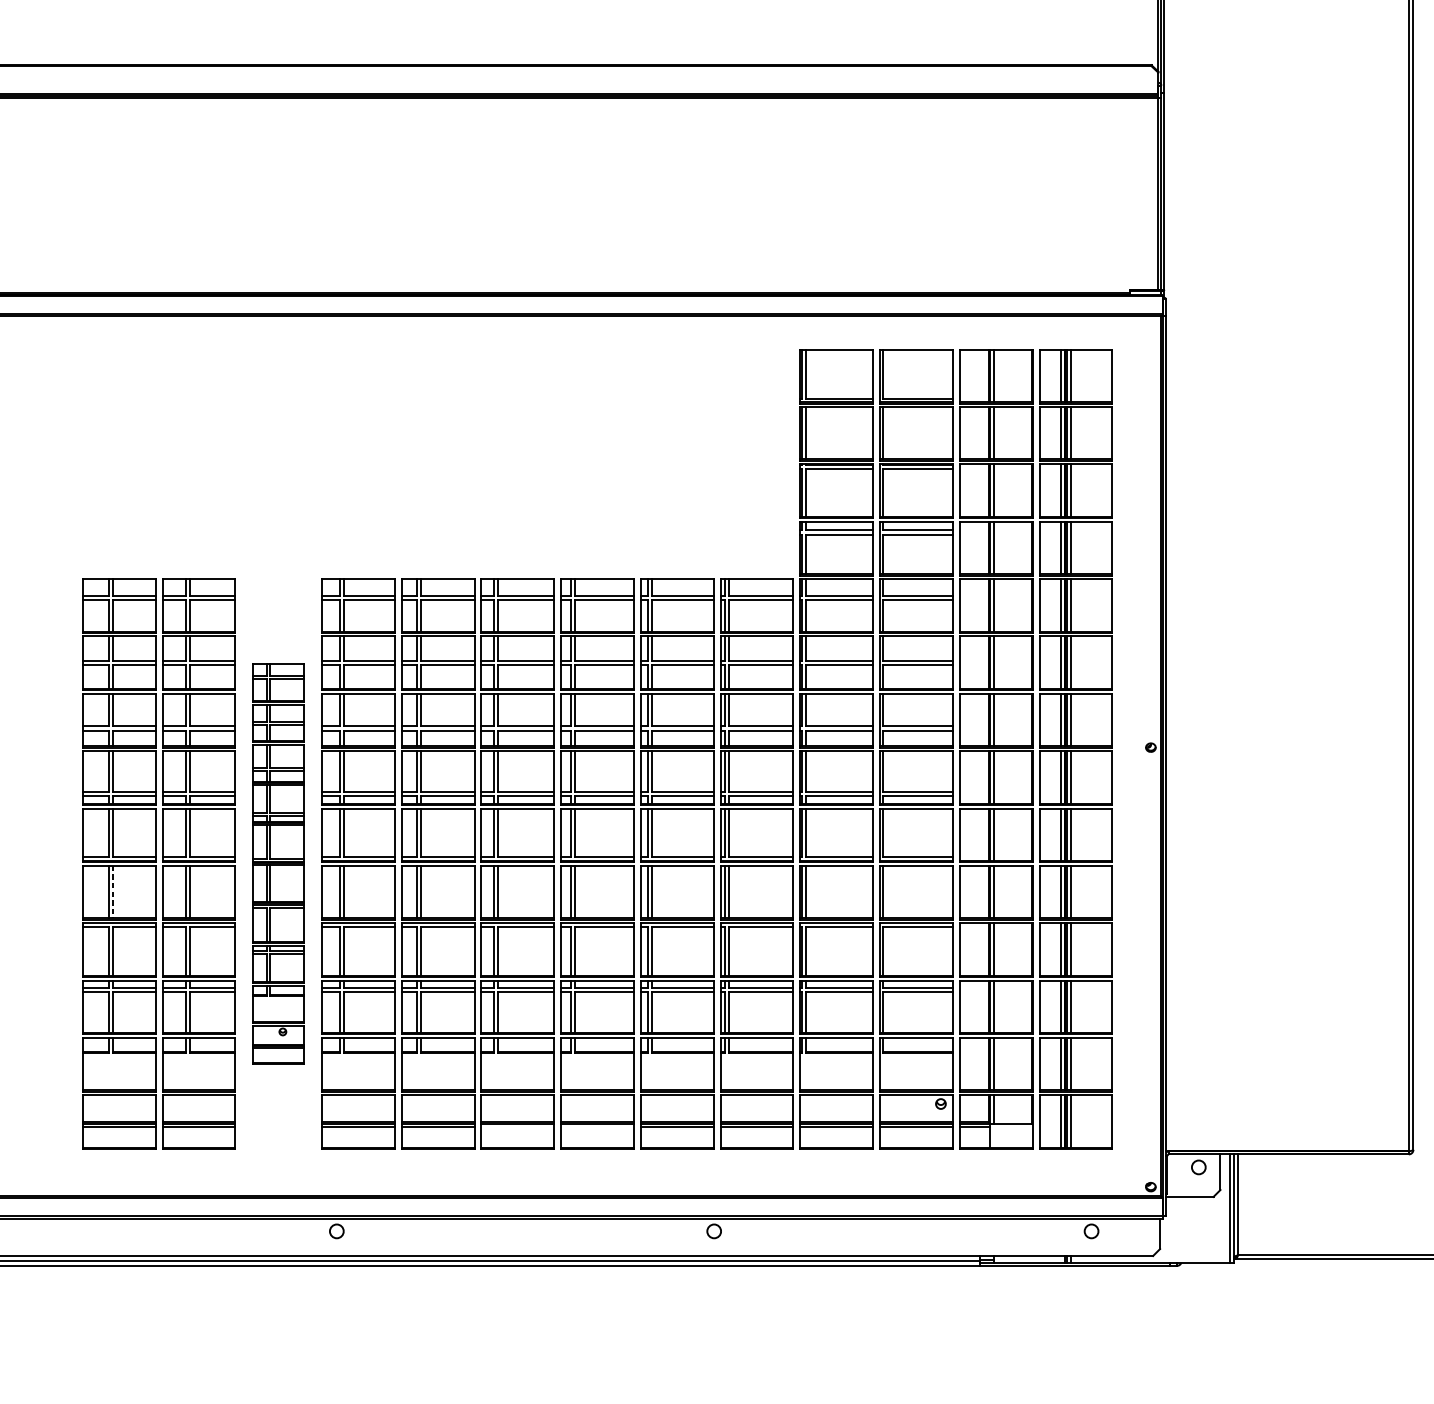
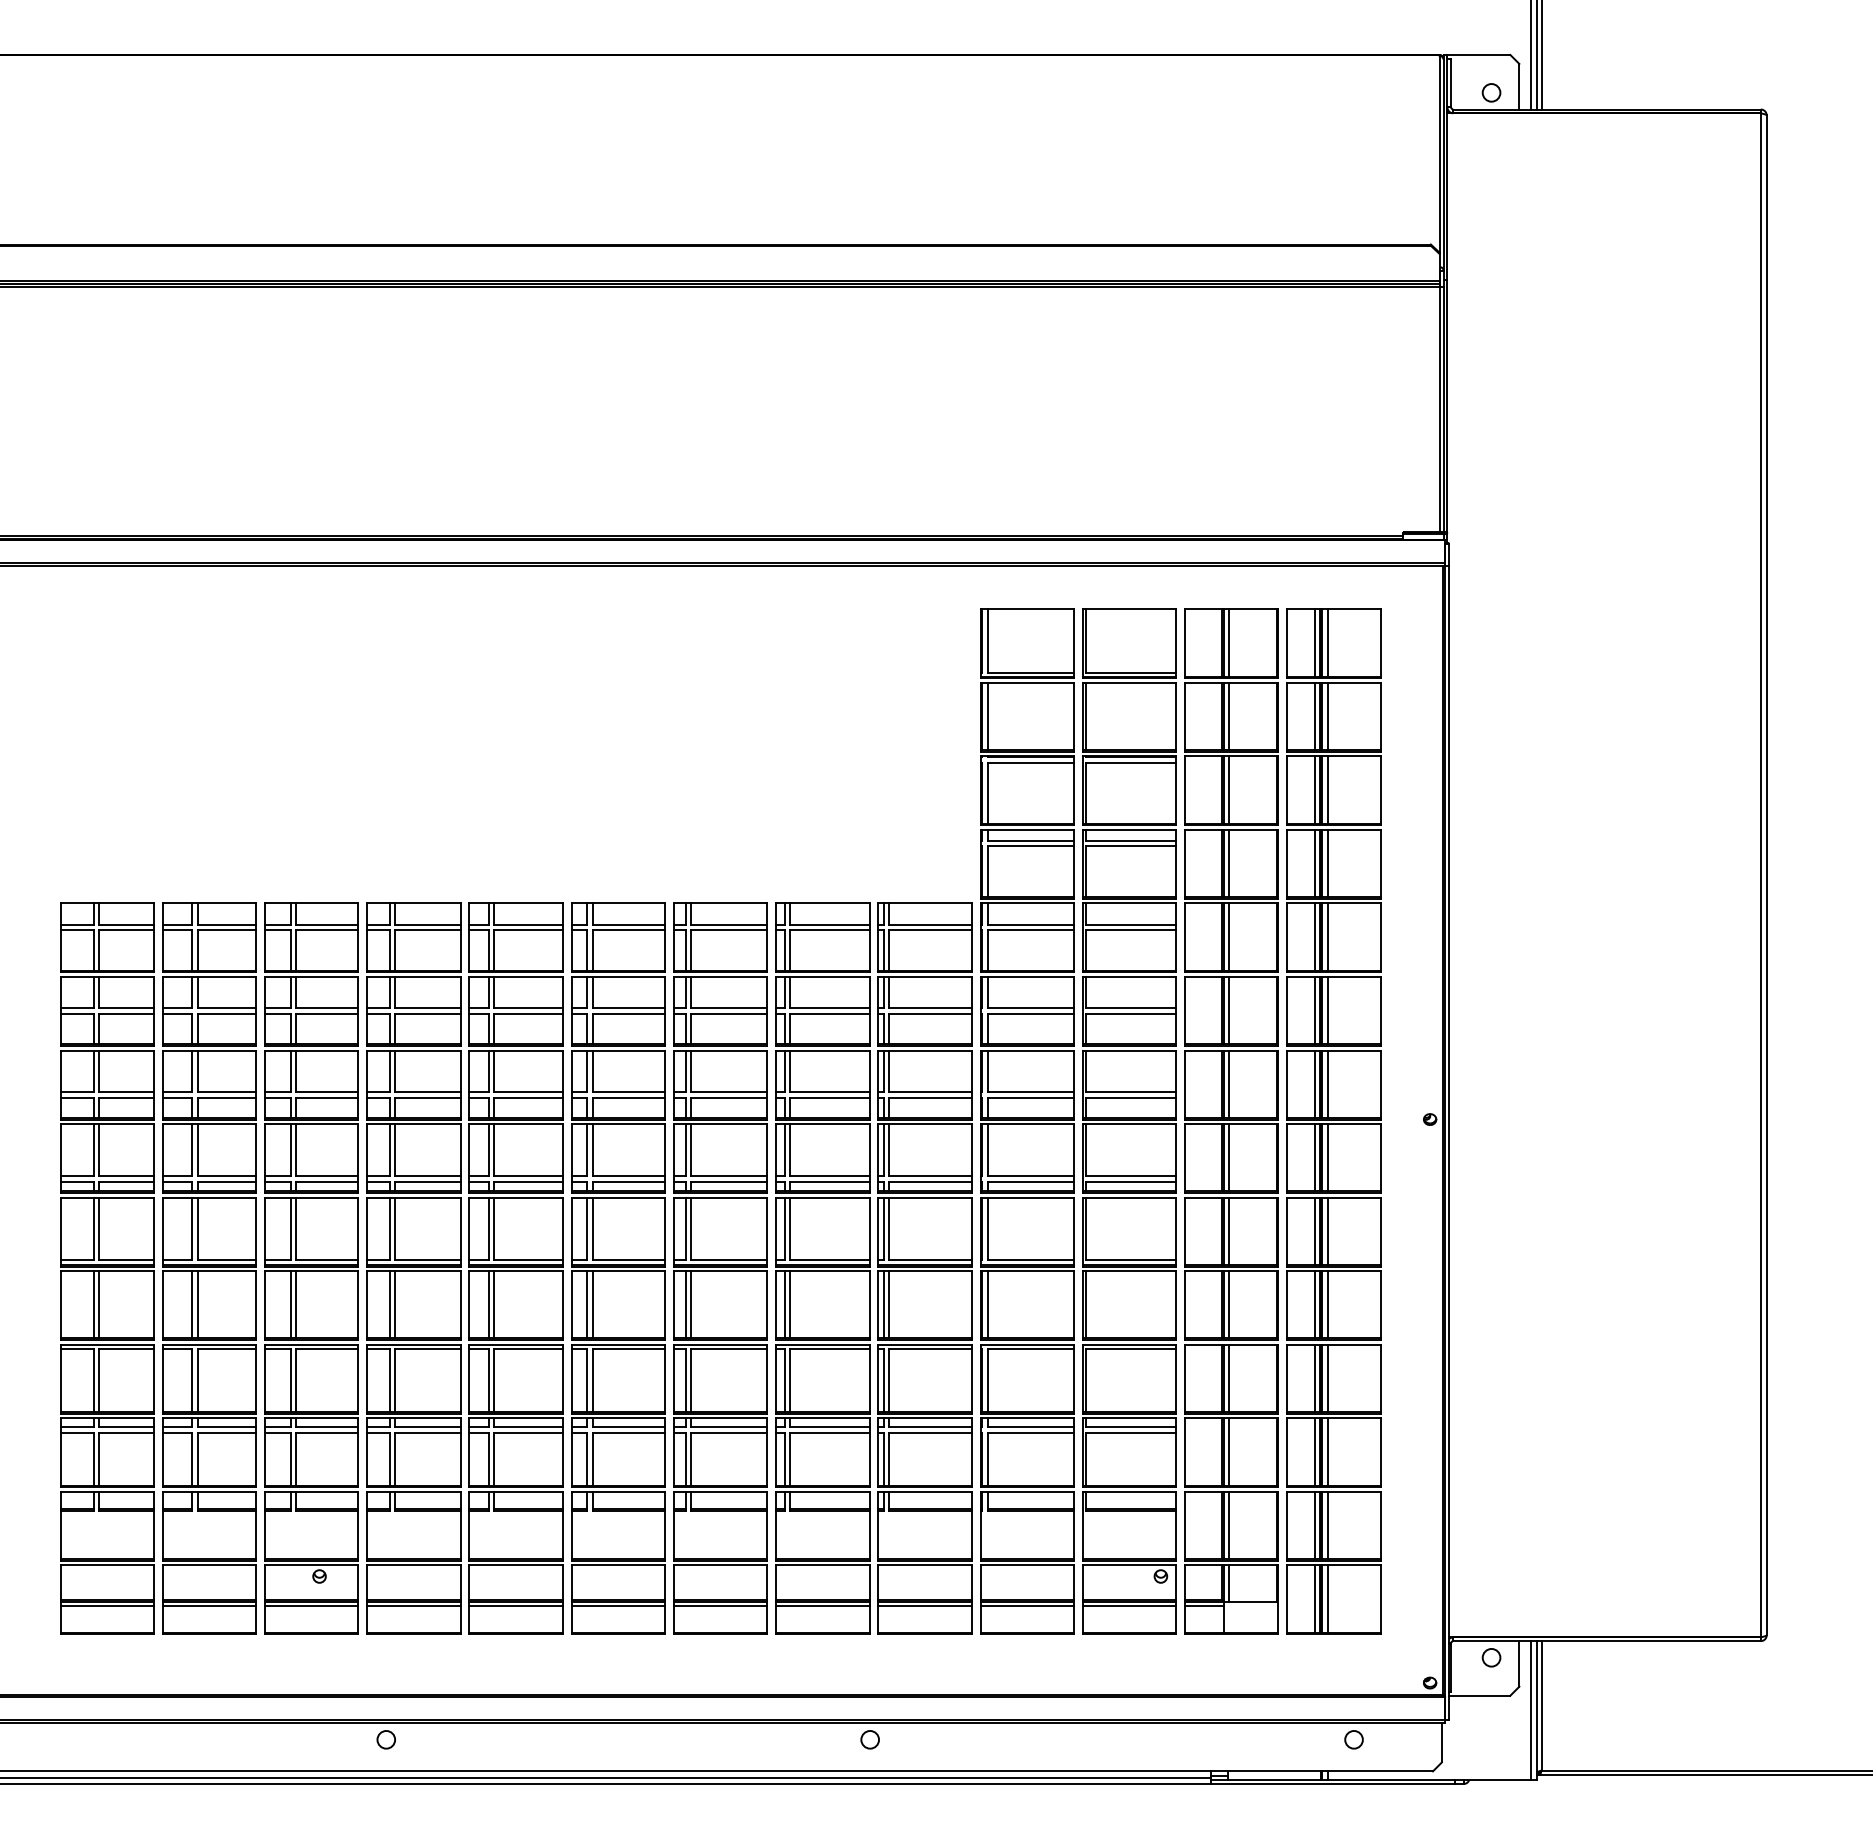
part: (278, 863) -> (311, 1268), size x1.43
line: (112, 891) -> (98, 1304), dashed -> solid
line: (517, 1127) -> (618, 1606), added
line: (597, 1127) -> (720, 1606), added

